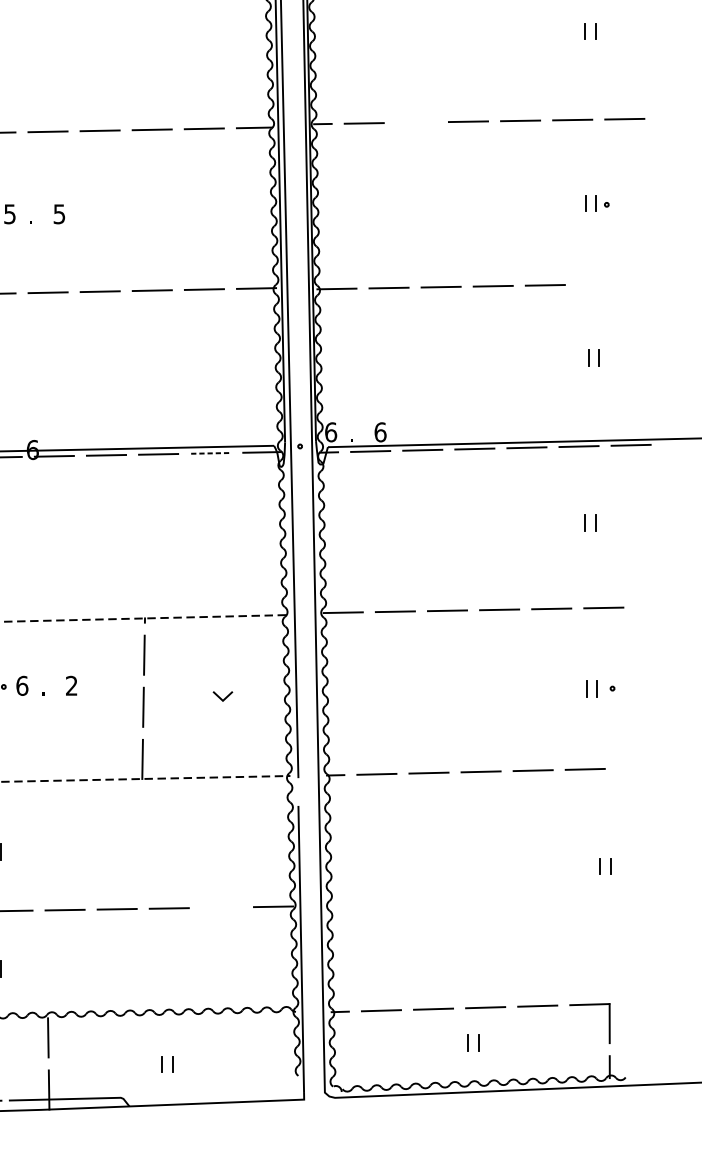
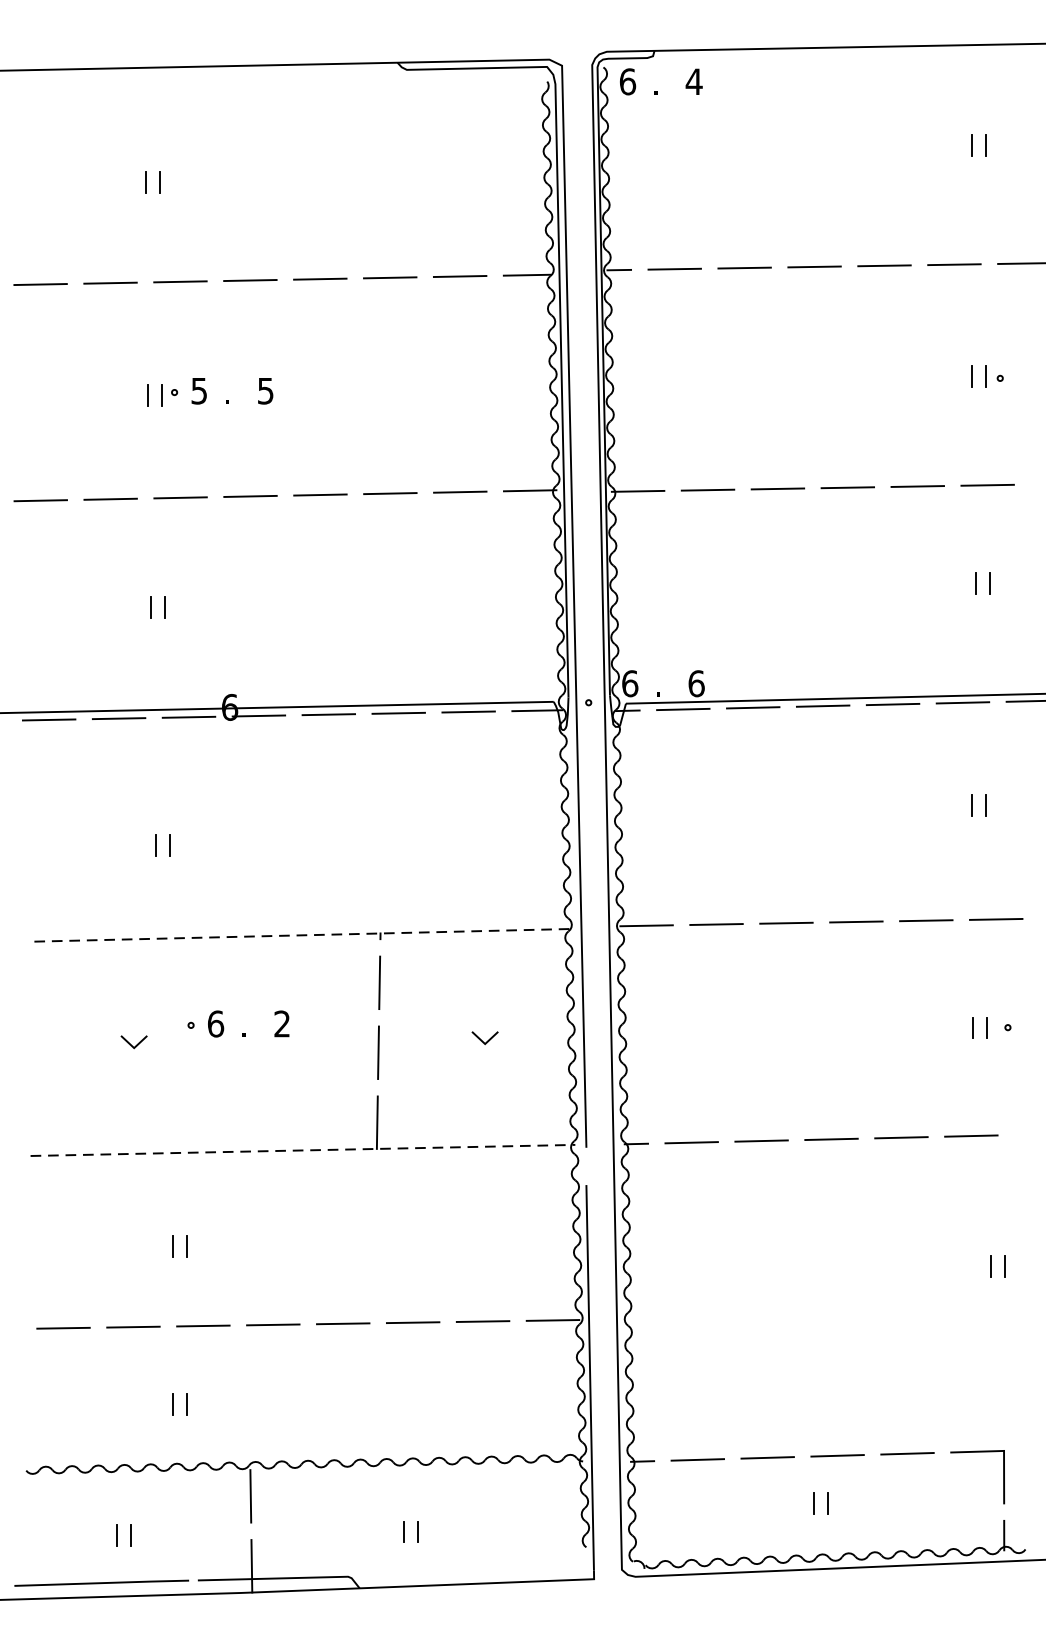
line: (416, 122) -> (744, 267), added
line: (597, 283) -> (987, 484), added
line: (211, 453) -> (469, 712), dashed -> solid
line: (221, 907) -> (483, 1321), added

